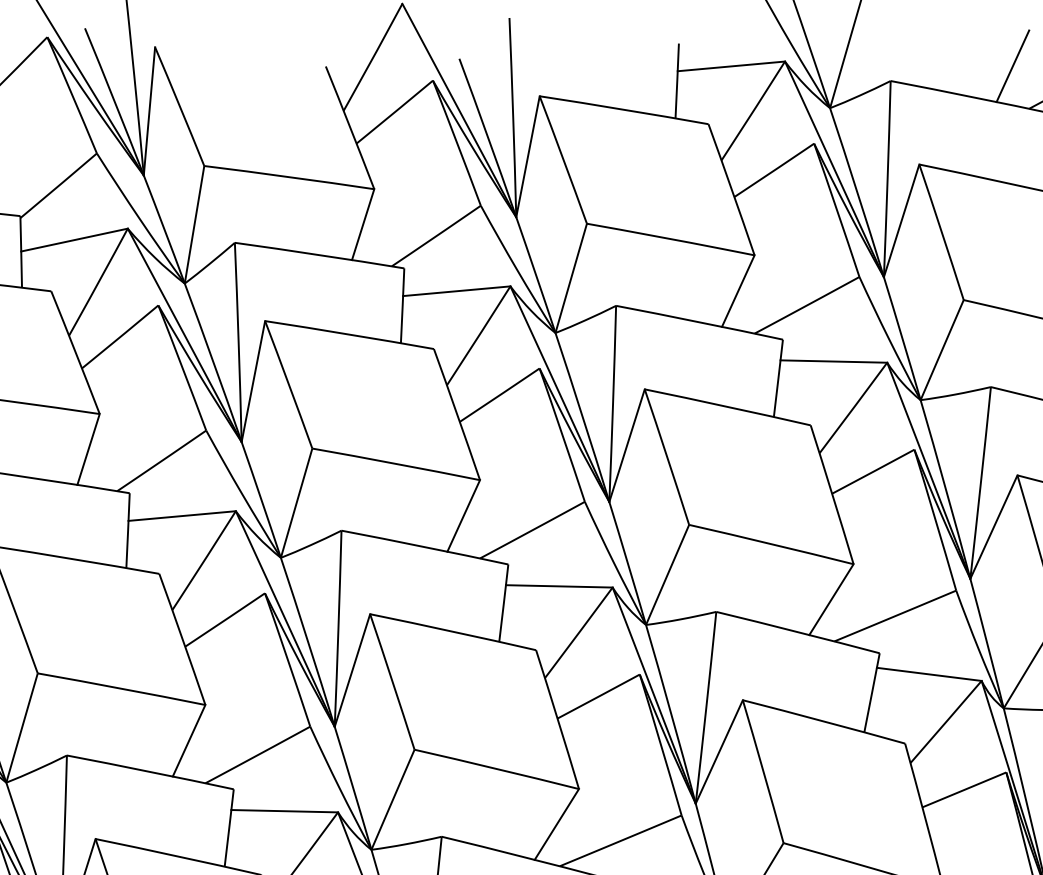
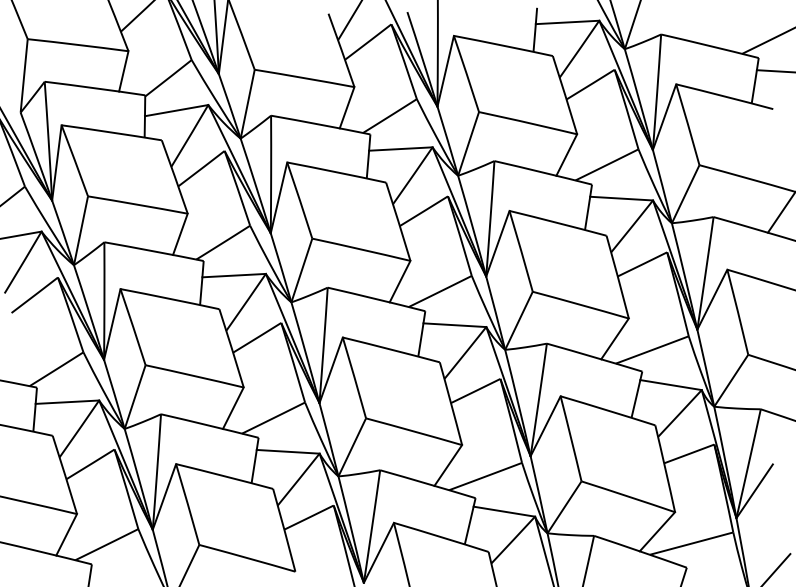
line: (1012, 66) -> (733, 28), removed

